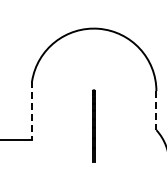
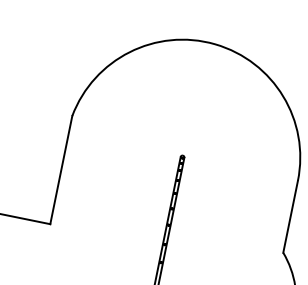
line: (32, 111) -> (61, 171), dashed -> solid
line: (156, 111) -> (290, 218), dashed -> solid

